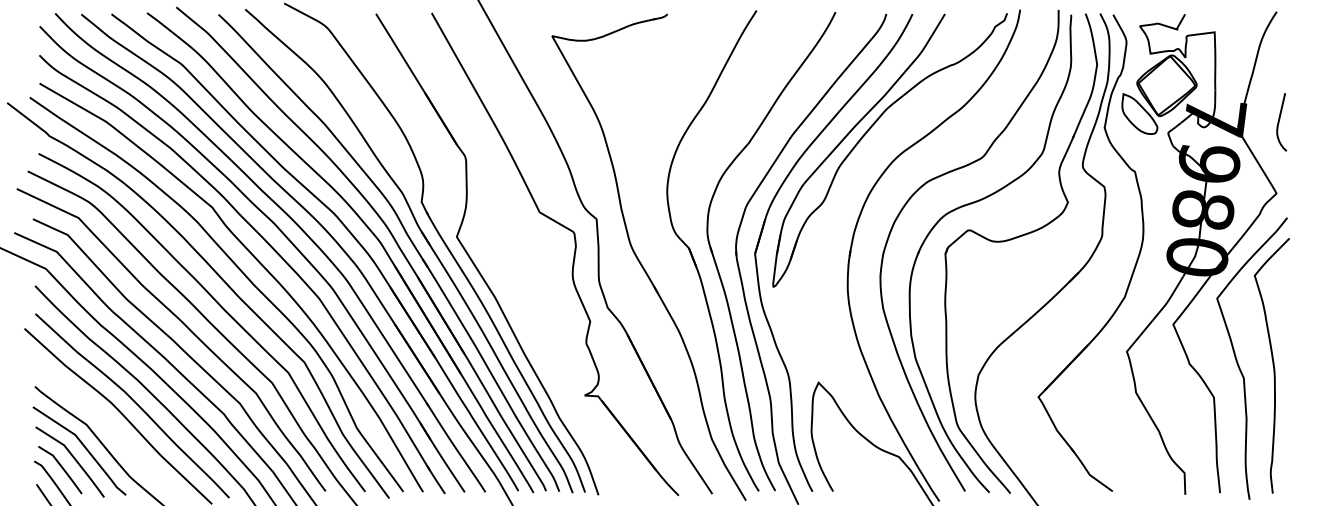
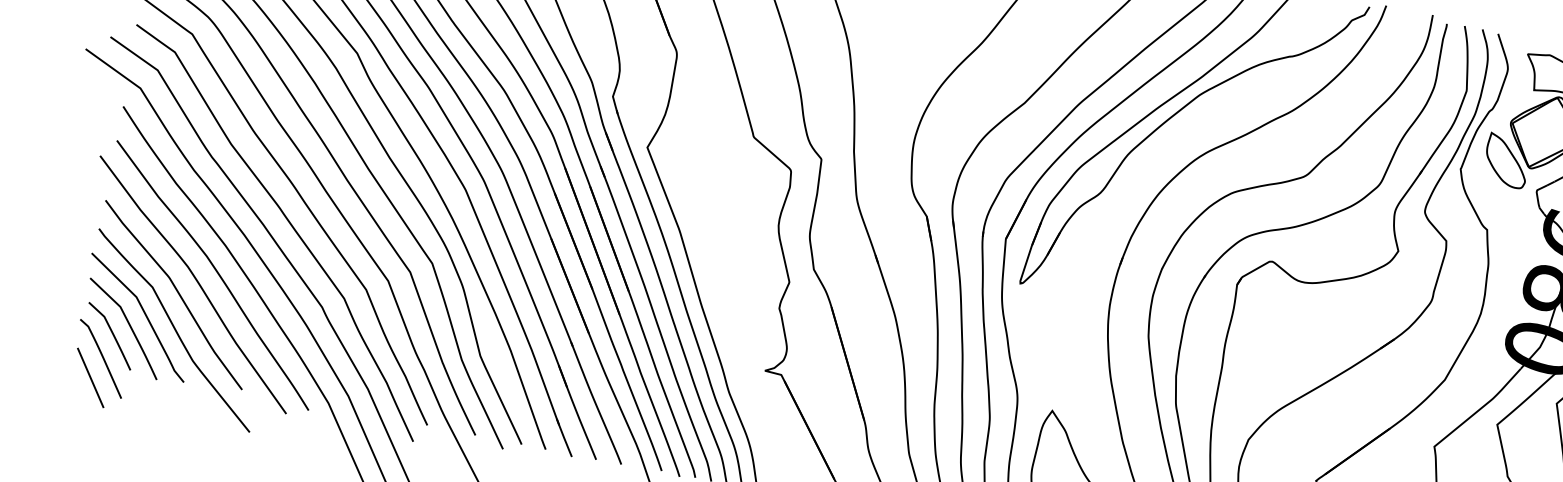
curve: (107, 426) -> (177, 294), added

